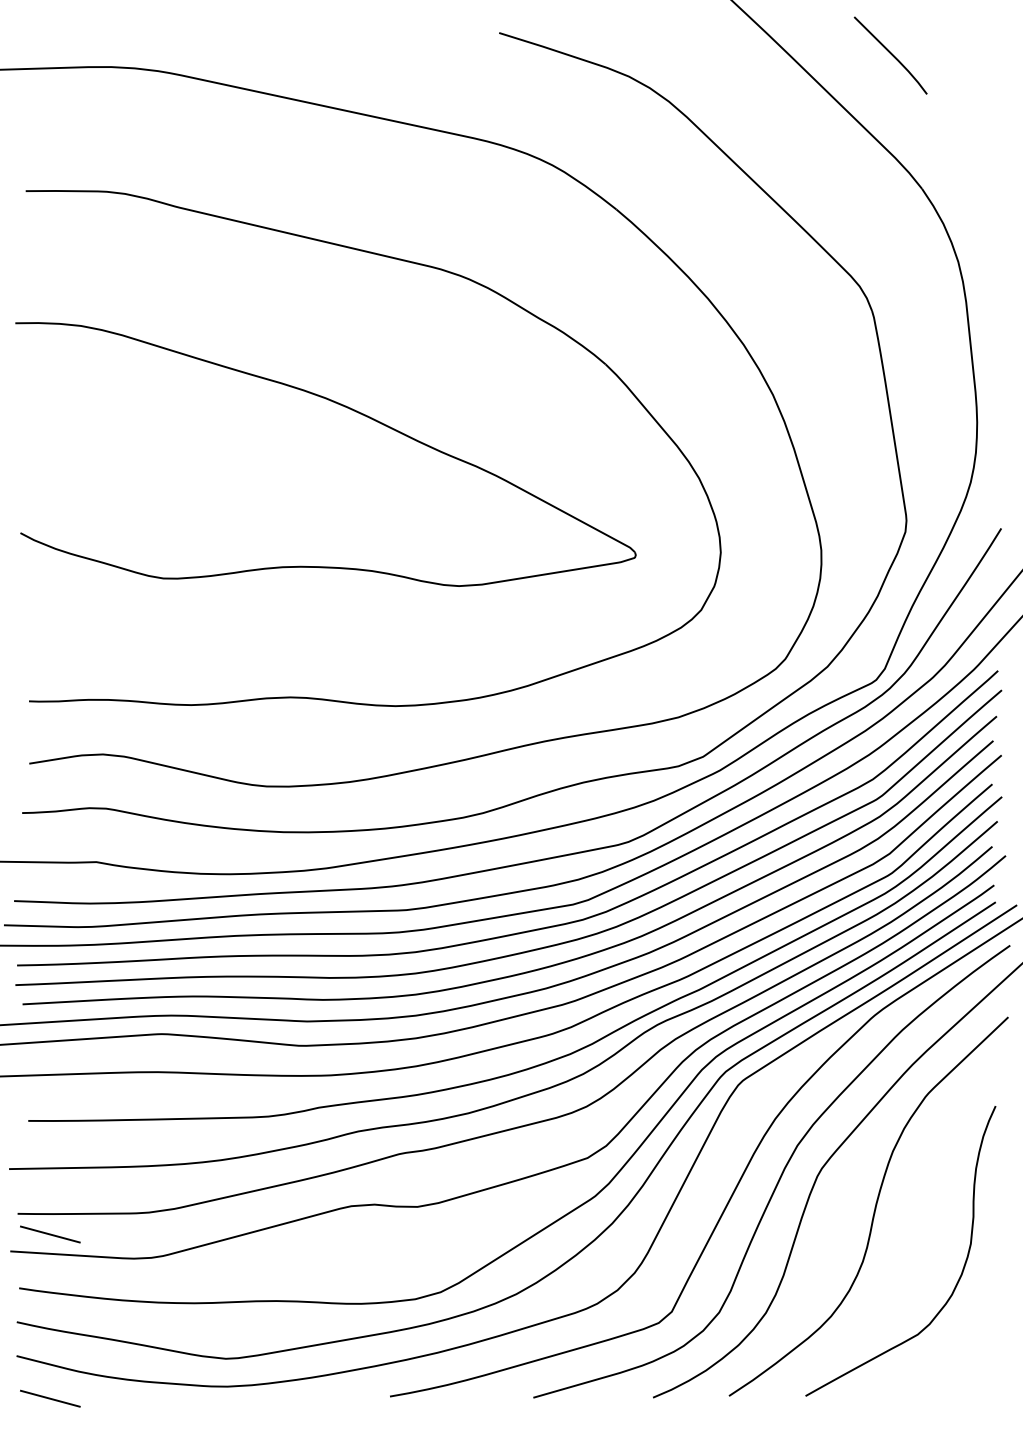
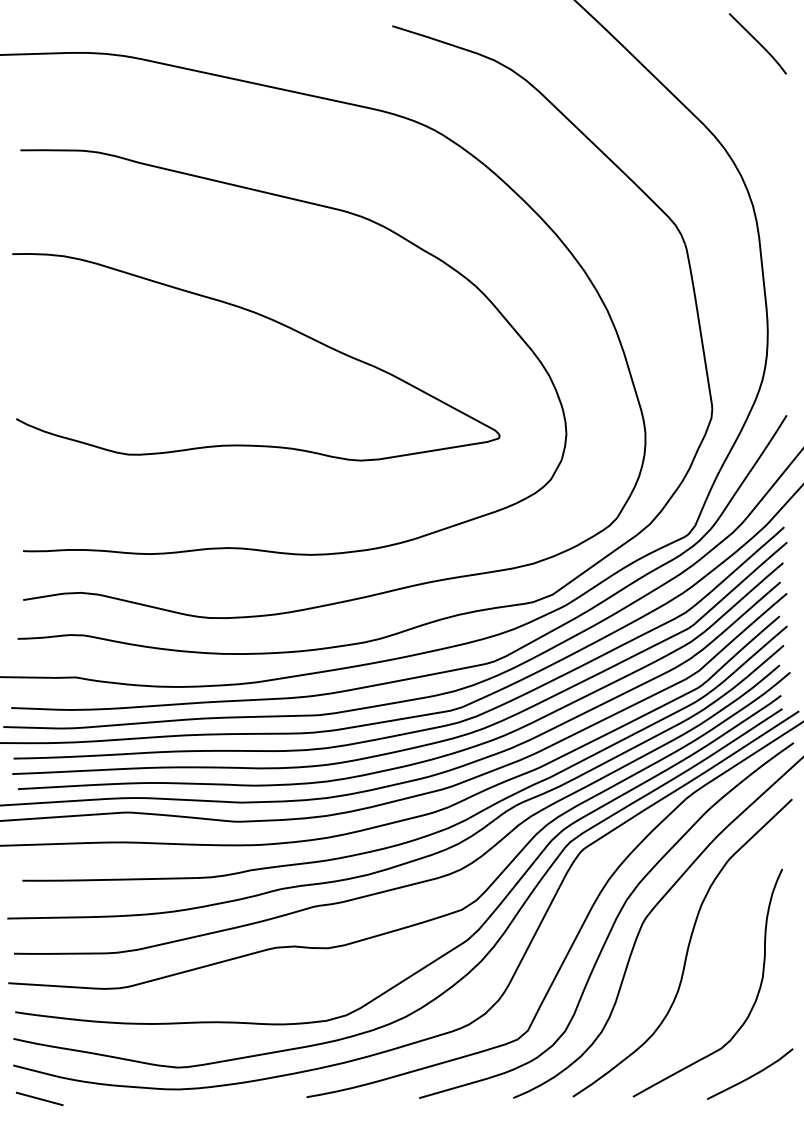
line: (890, 53) -> (757, 42), moved
line: (50, 1233) -> (39, 969), removed
curve: (956, 1368) -> (751, 1075), added

